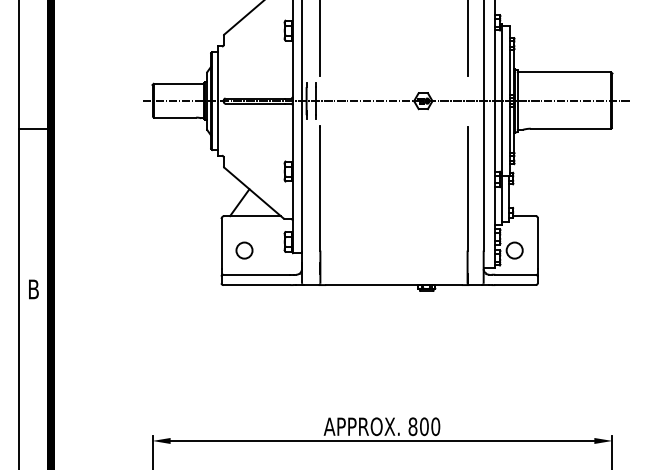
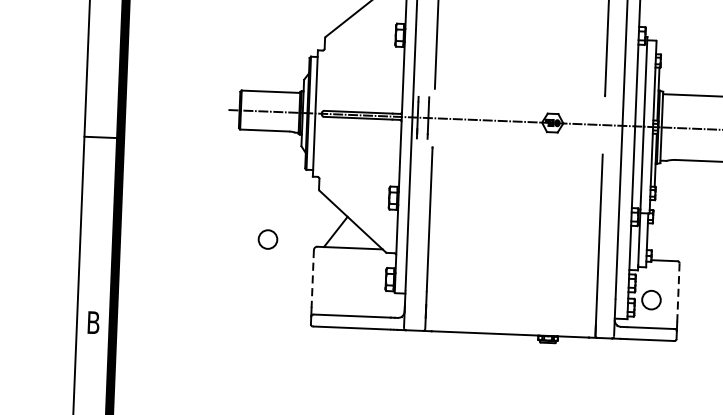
line: (537, 243) -> (678, 292), solid -> dashed
line: (221, 244) -> (312, 279), solid -> dashed
circle: (244, 250) -> (268, 239), moved

